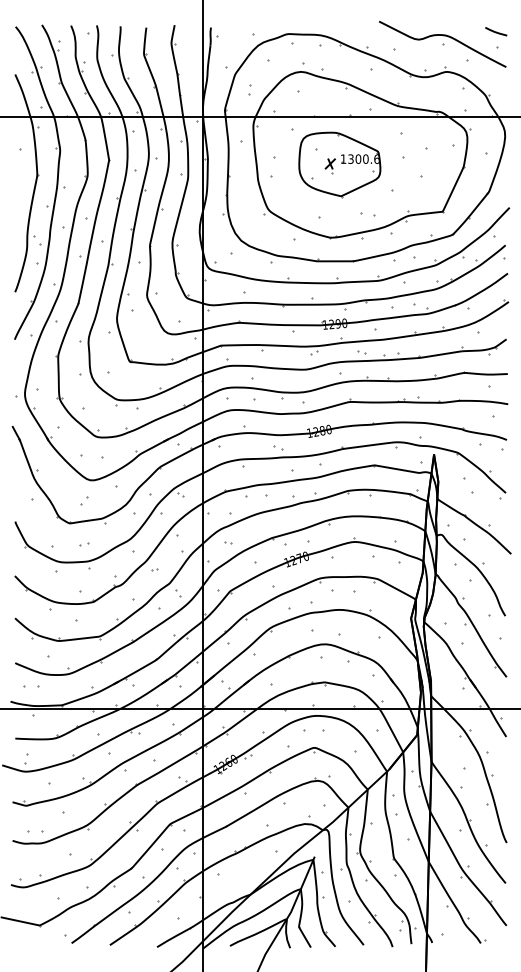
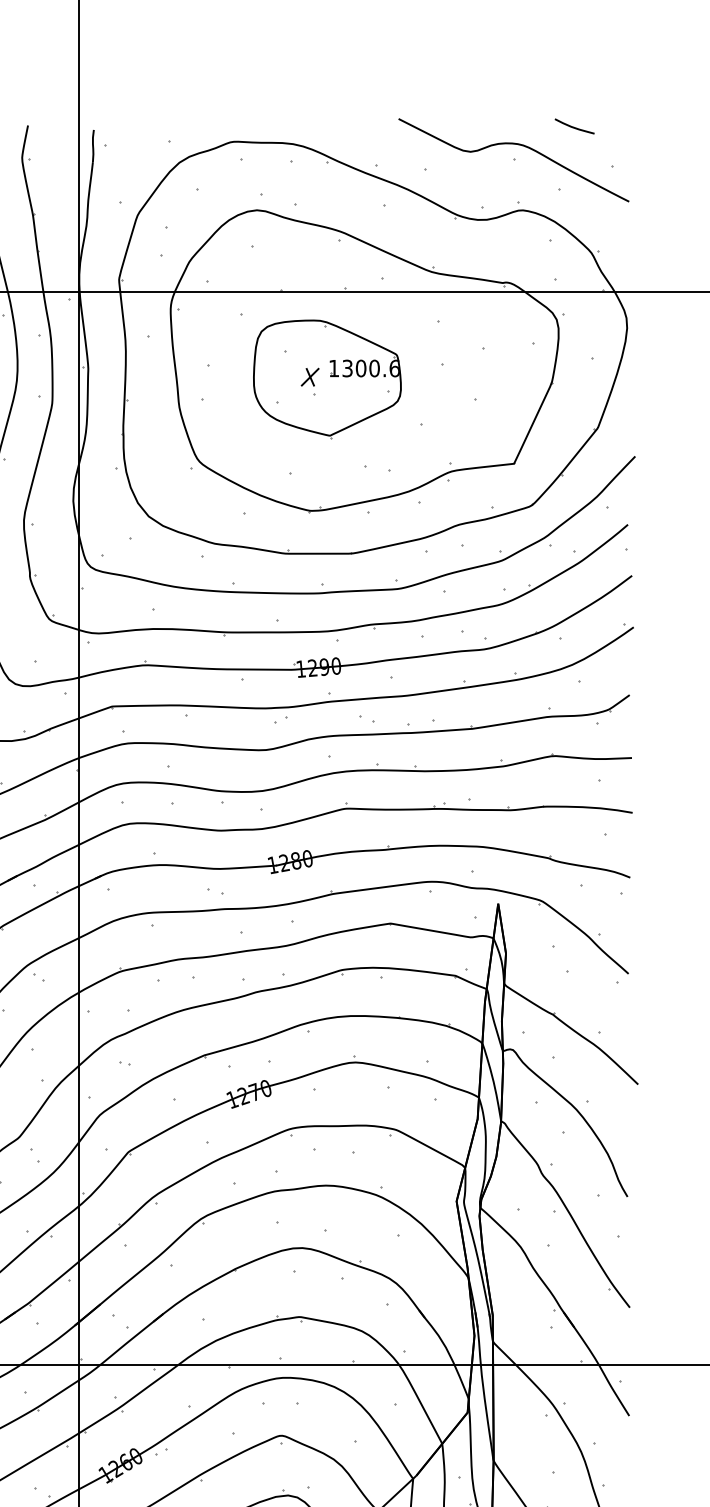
line: (496, 31) -> (575, 126), moved
part: (249, 89) -> (163, 242), size x1.6

